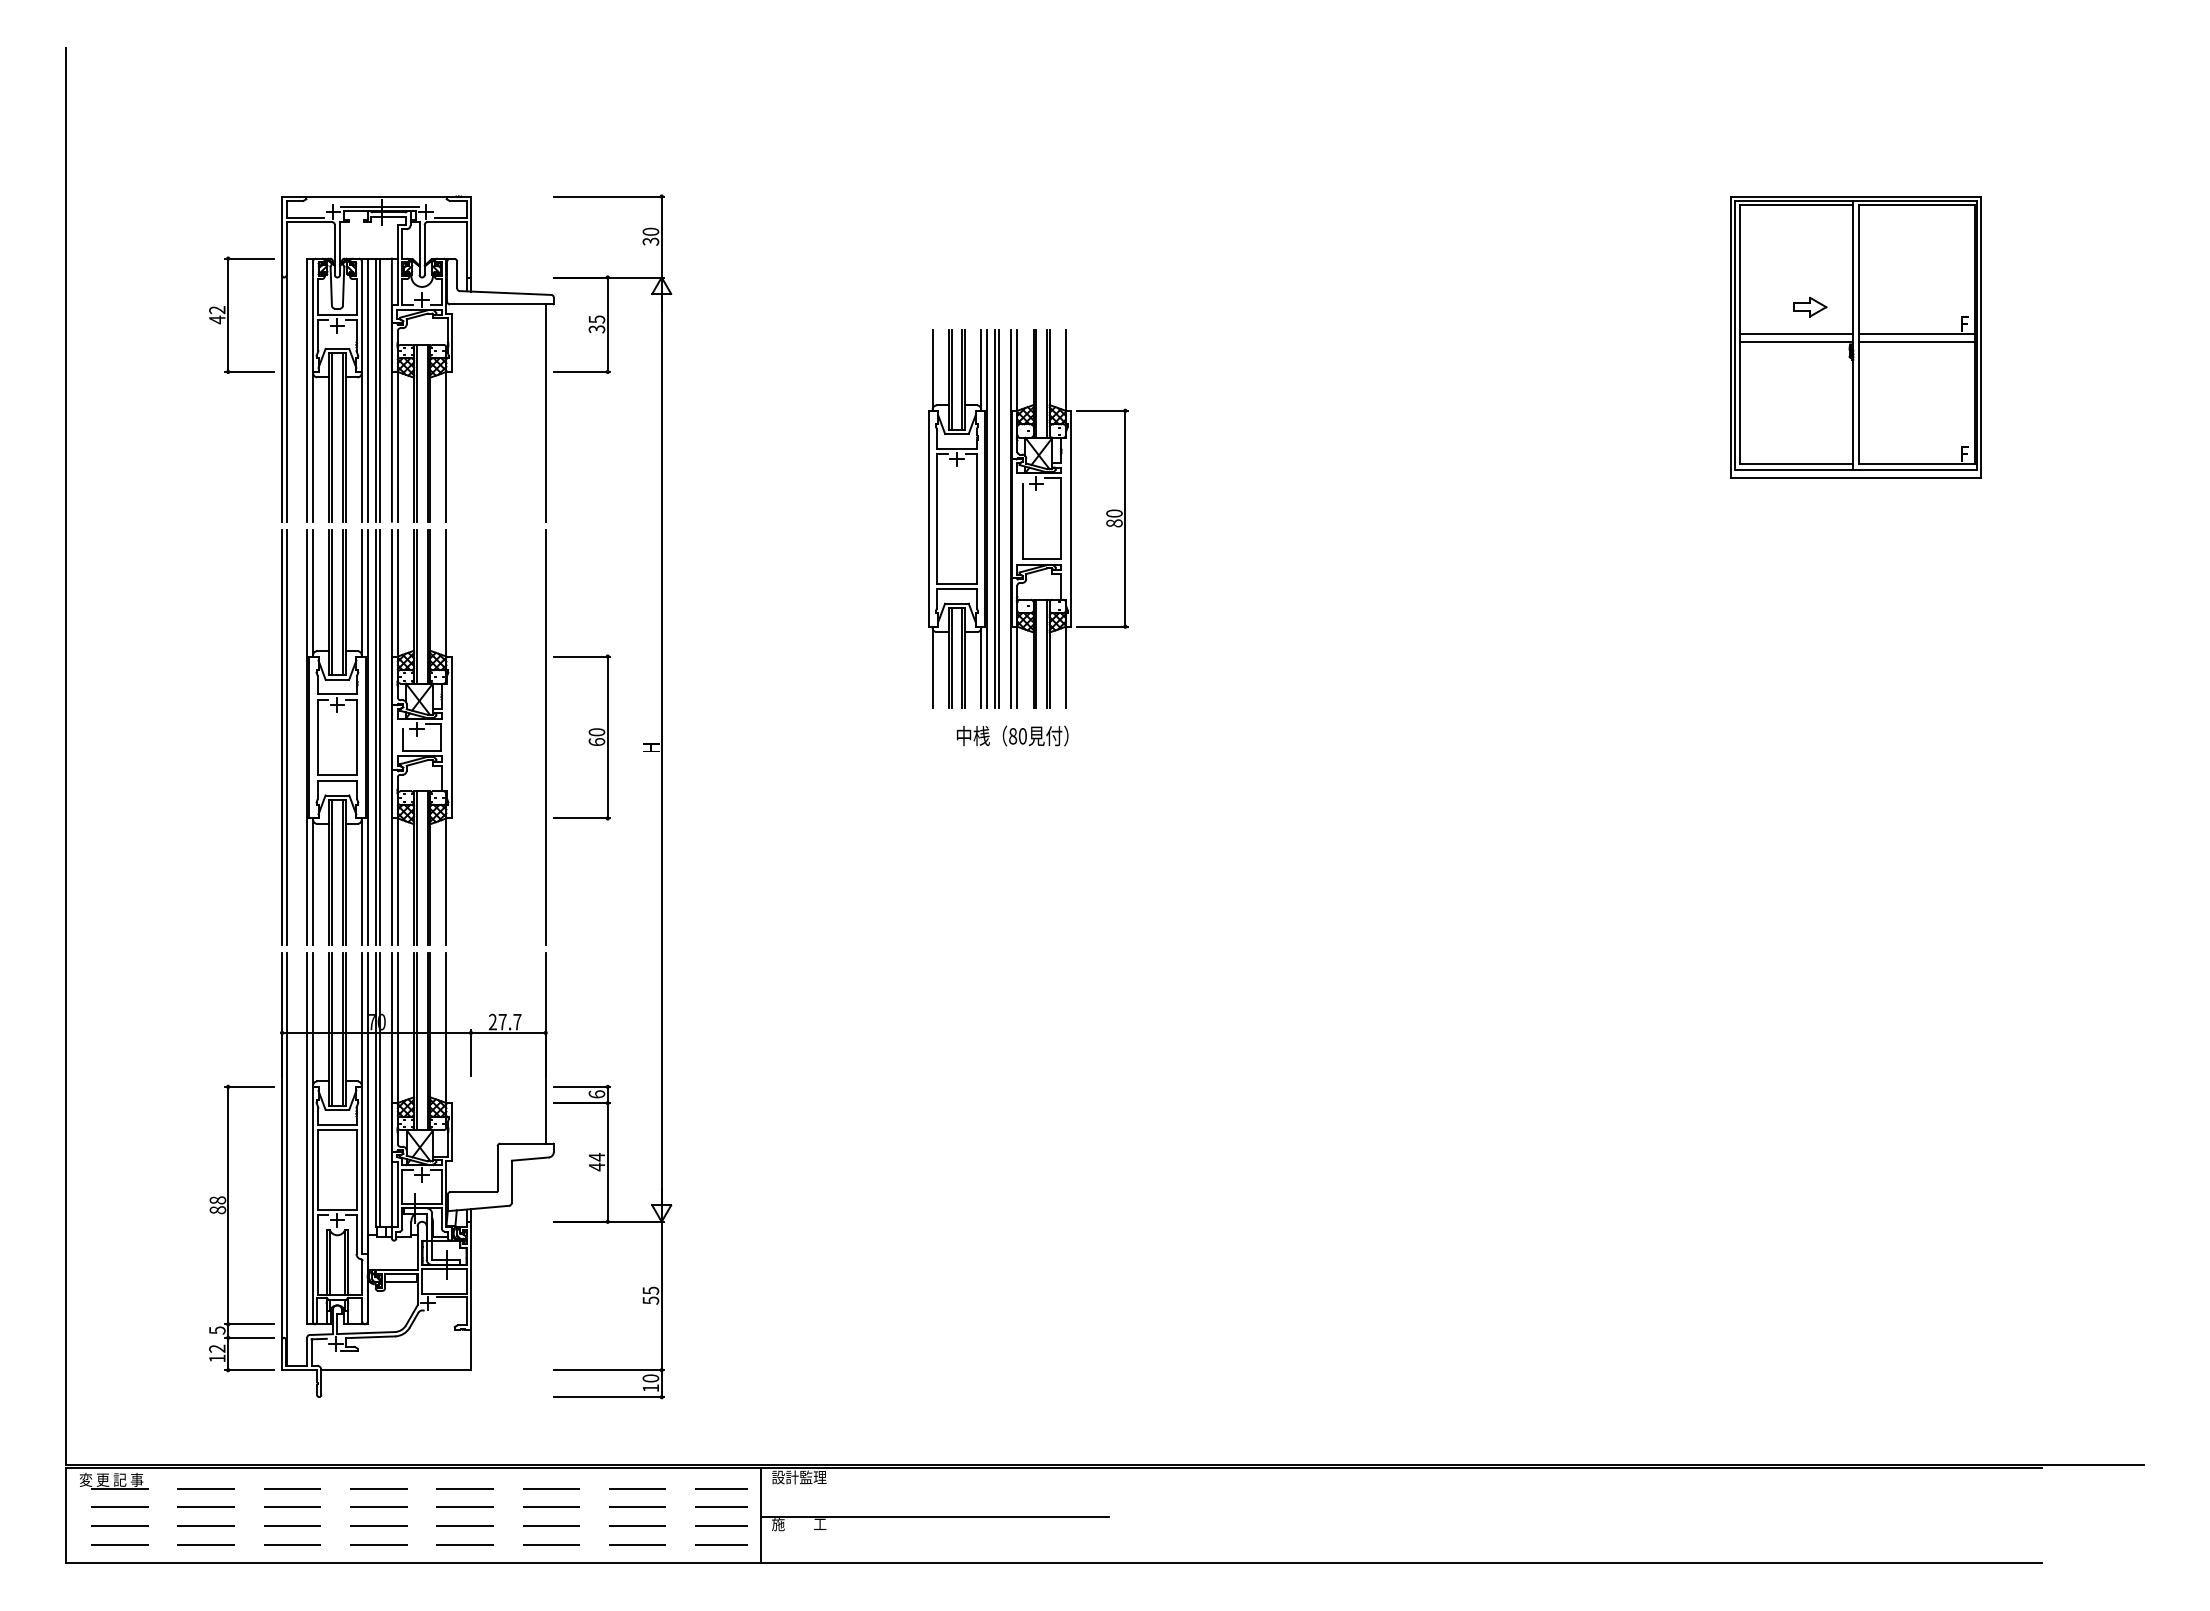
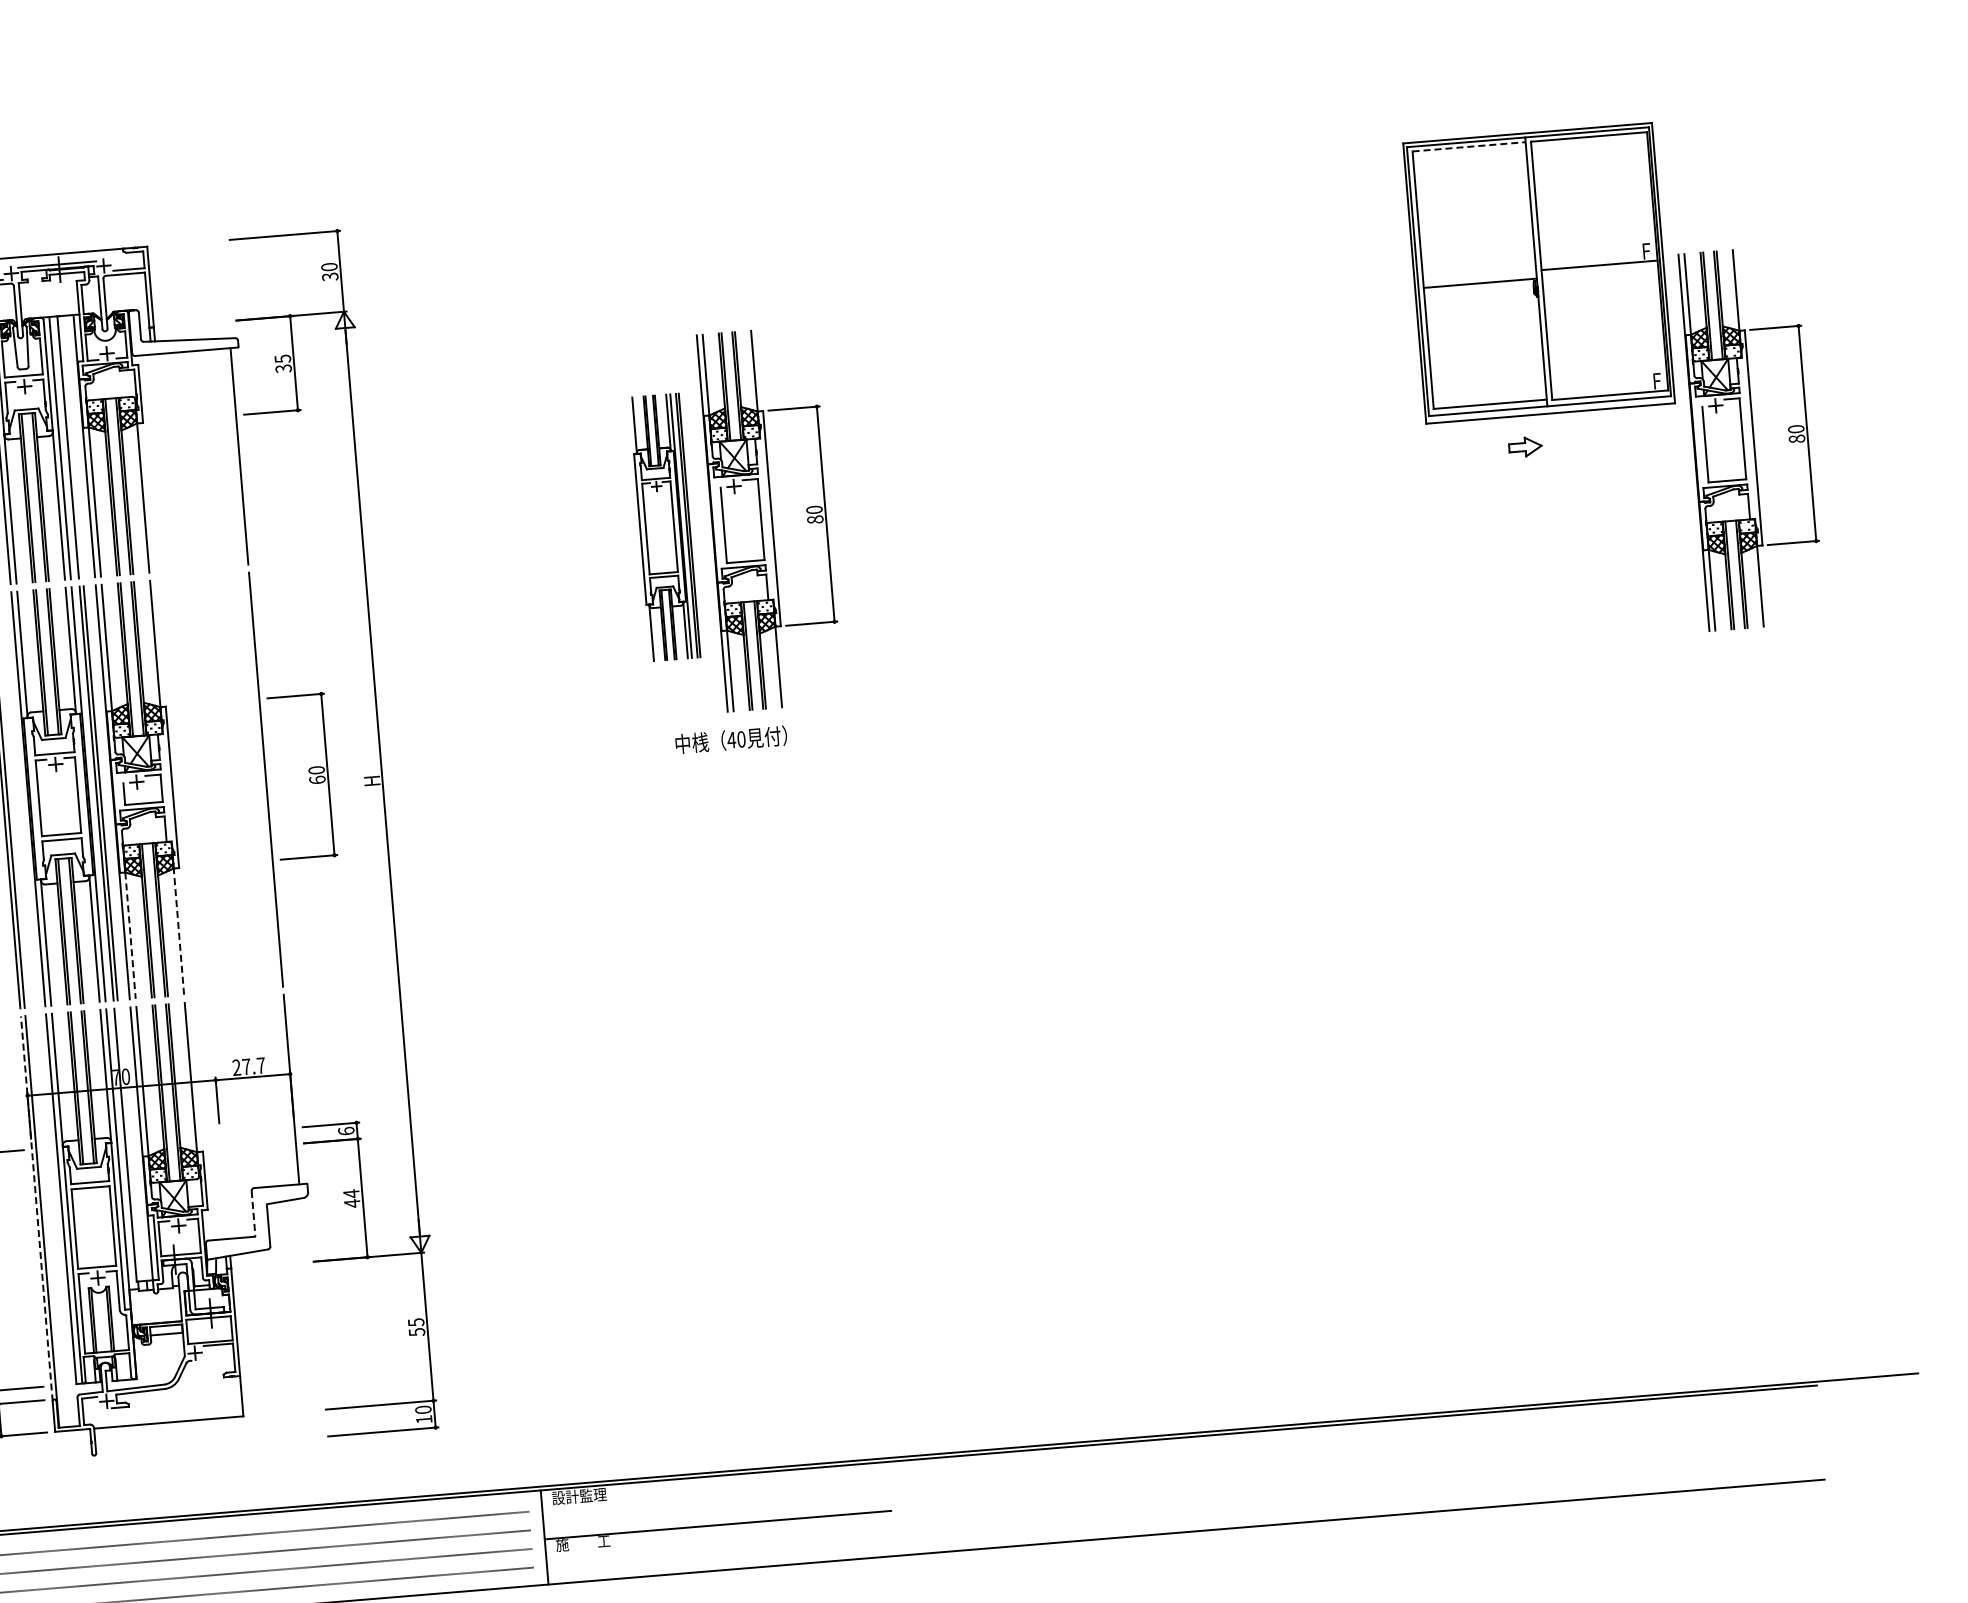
line: (1796, 205) -> (1469, 146), solid -> dashed
part: (1810, 306) -> (1525, 446), moved
line: (1796, 334) -> (1479, 275), removed
line: (1916, 342) -> (1599, 273), removed
line: (379, 389) -> (71, 446), removed
part: (963, 518) -> (664, 527), size x0.7
part: (2054, 518) -> (1751, 437), added
text: (1012, 736) -> (731, 740), 80 -> 40
line: (446, 881) -> (178, 931), solid -> dashed
line: (397, 882) -> (130, 936), solid -> dashed
line: (379, 1090) -> (129, 1145), removed
line: (282, 1146) -> (37, 1208), solid -> dashed
line: (497, 1168) -> (253, 1213), solid -> dashed

